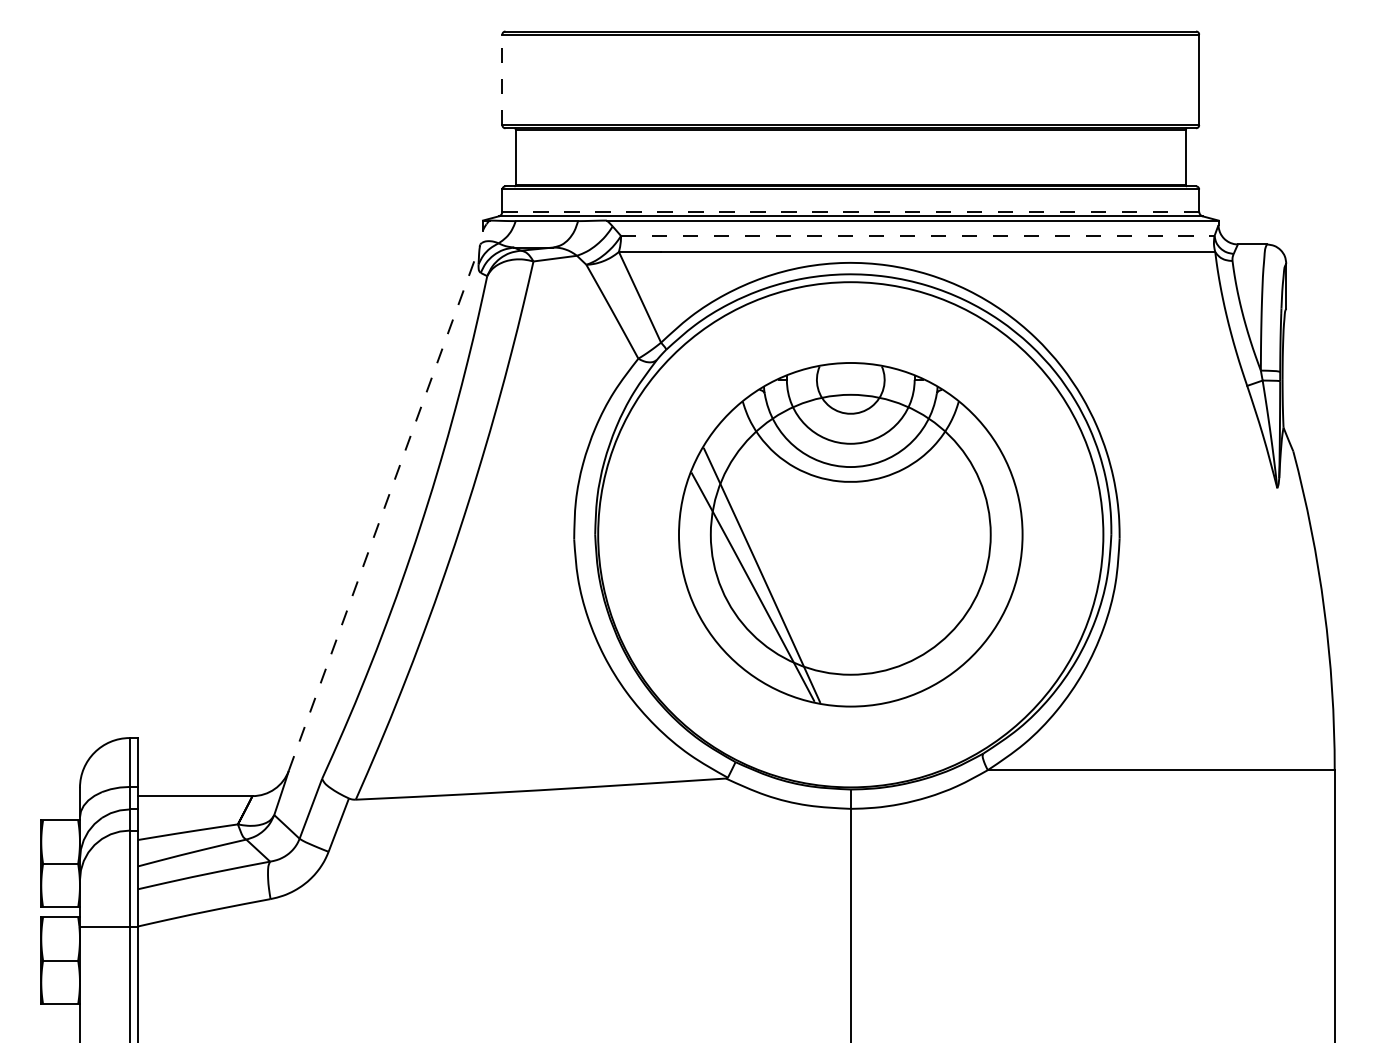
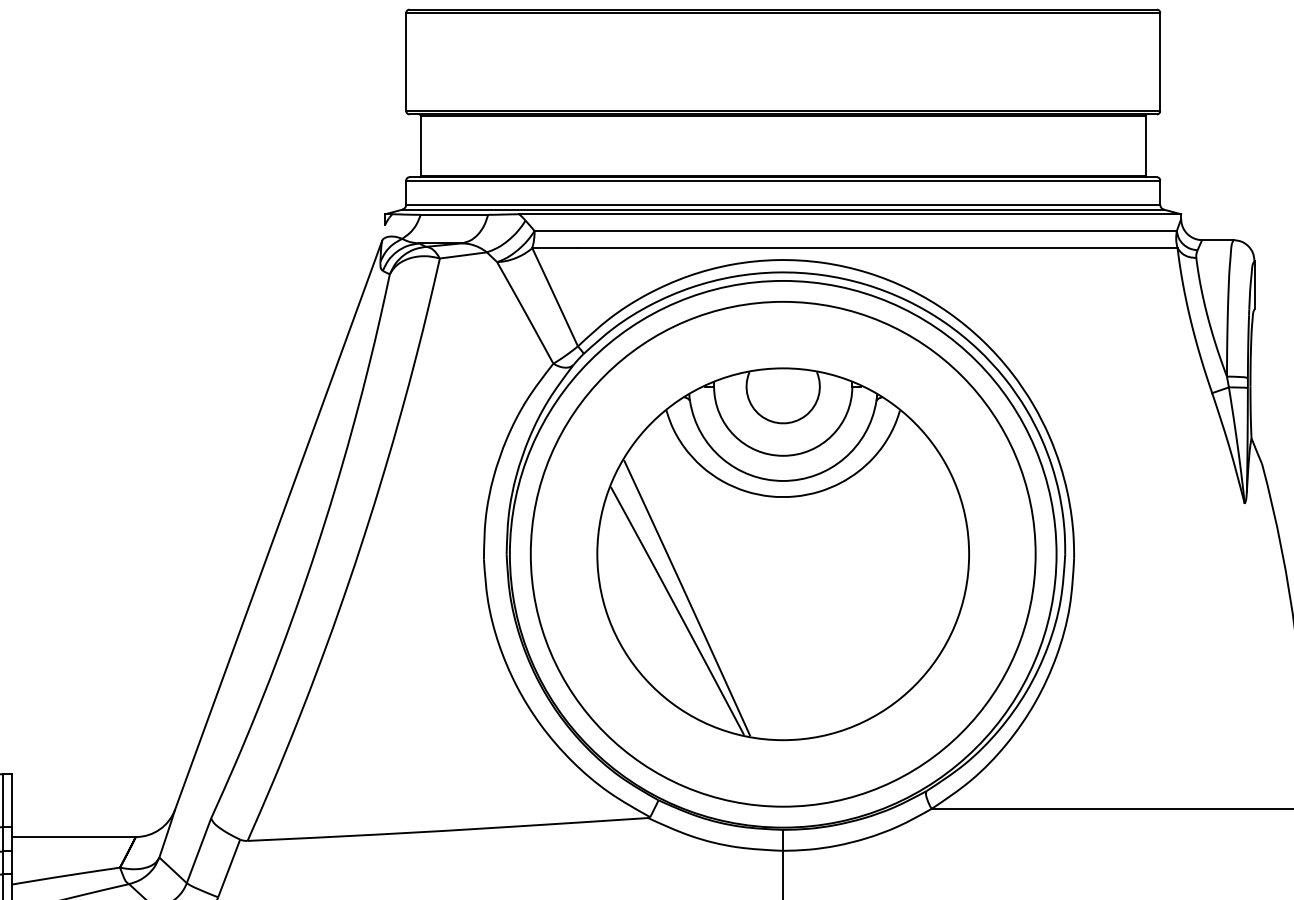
line: (502, 79) -> (406, 61), dashed -> solid
line: (851, 211) -> (783, 204), dashed -> solid
line: (917, 235) -> (855, 230), dashed -> solid
line: (384, 507) -> (278, 524), dashed -> solid
circle: (850, 534) -> (782, 553), size x1.67

